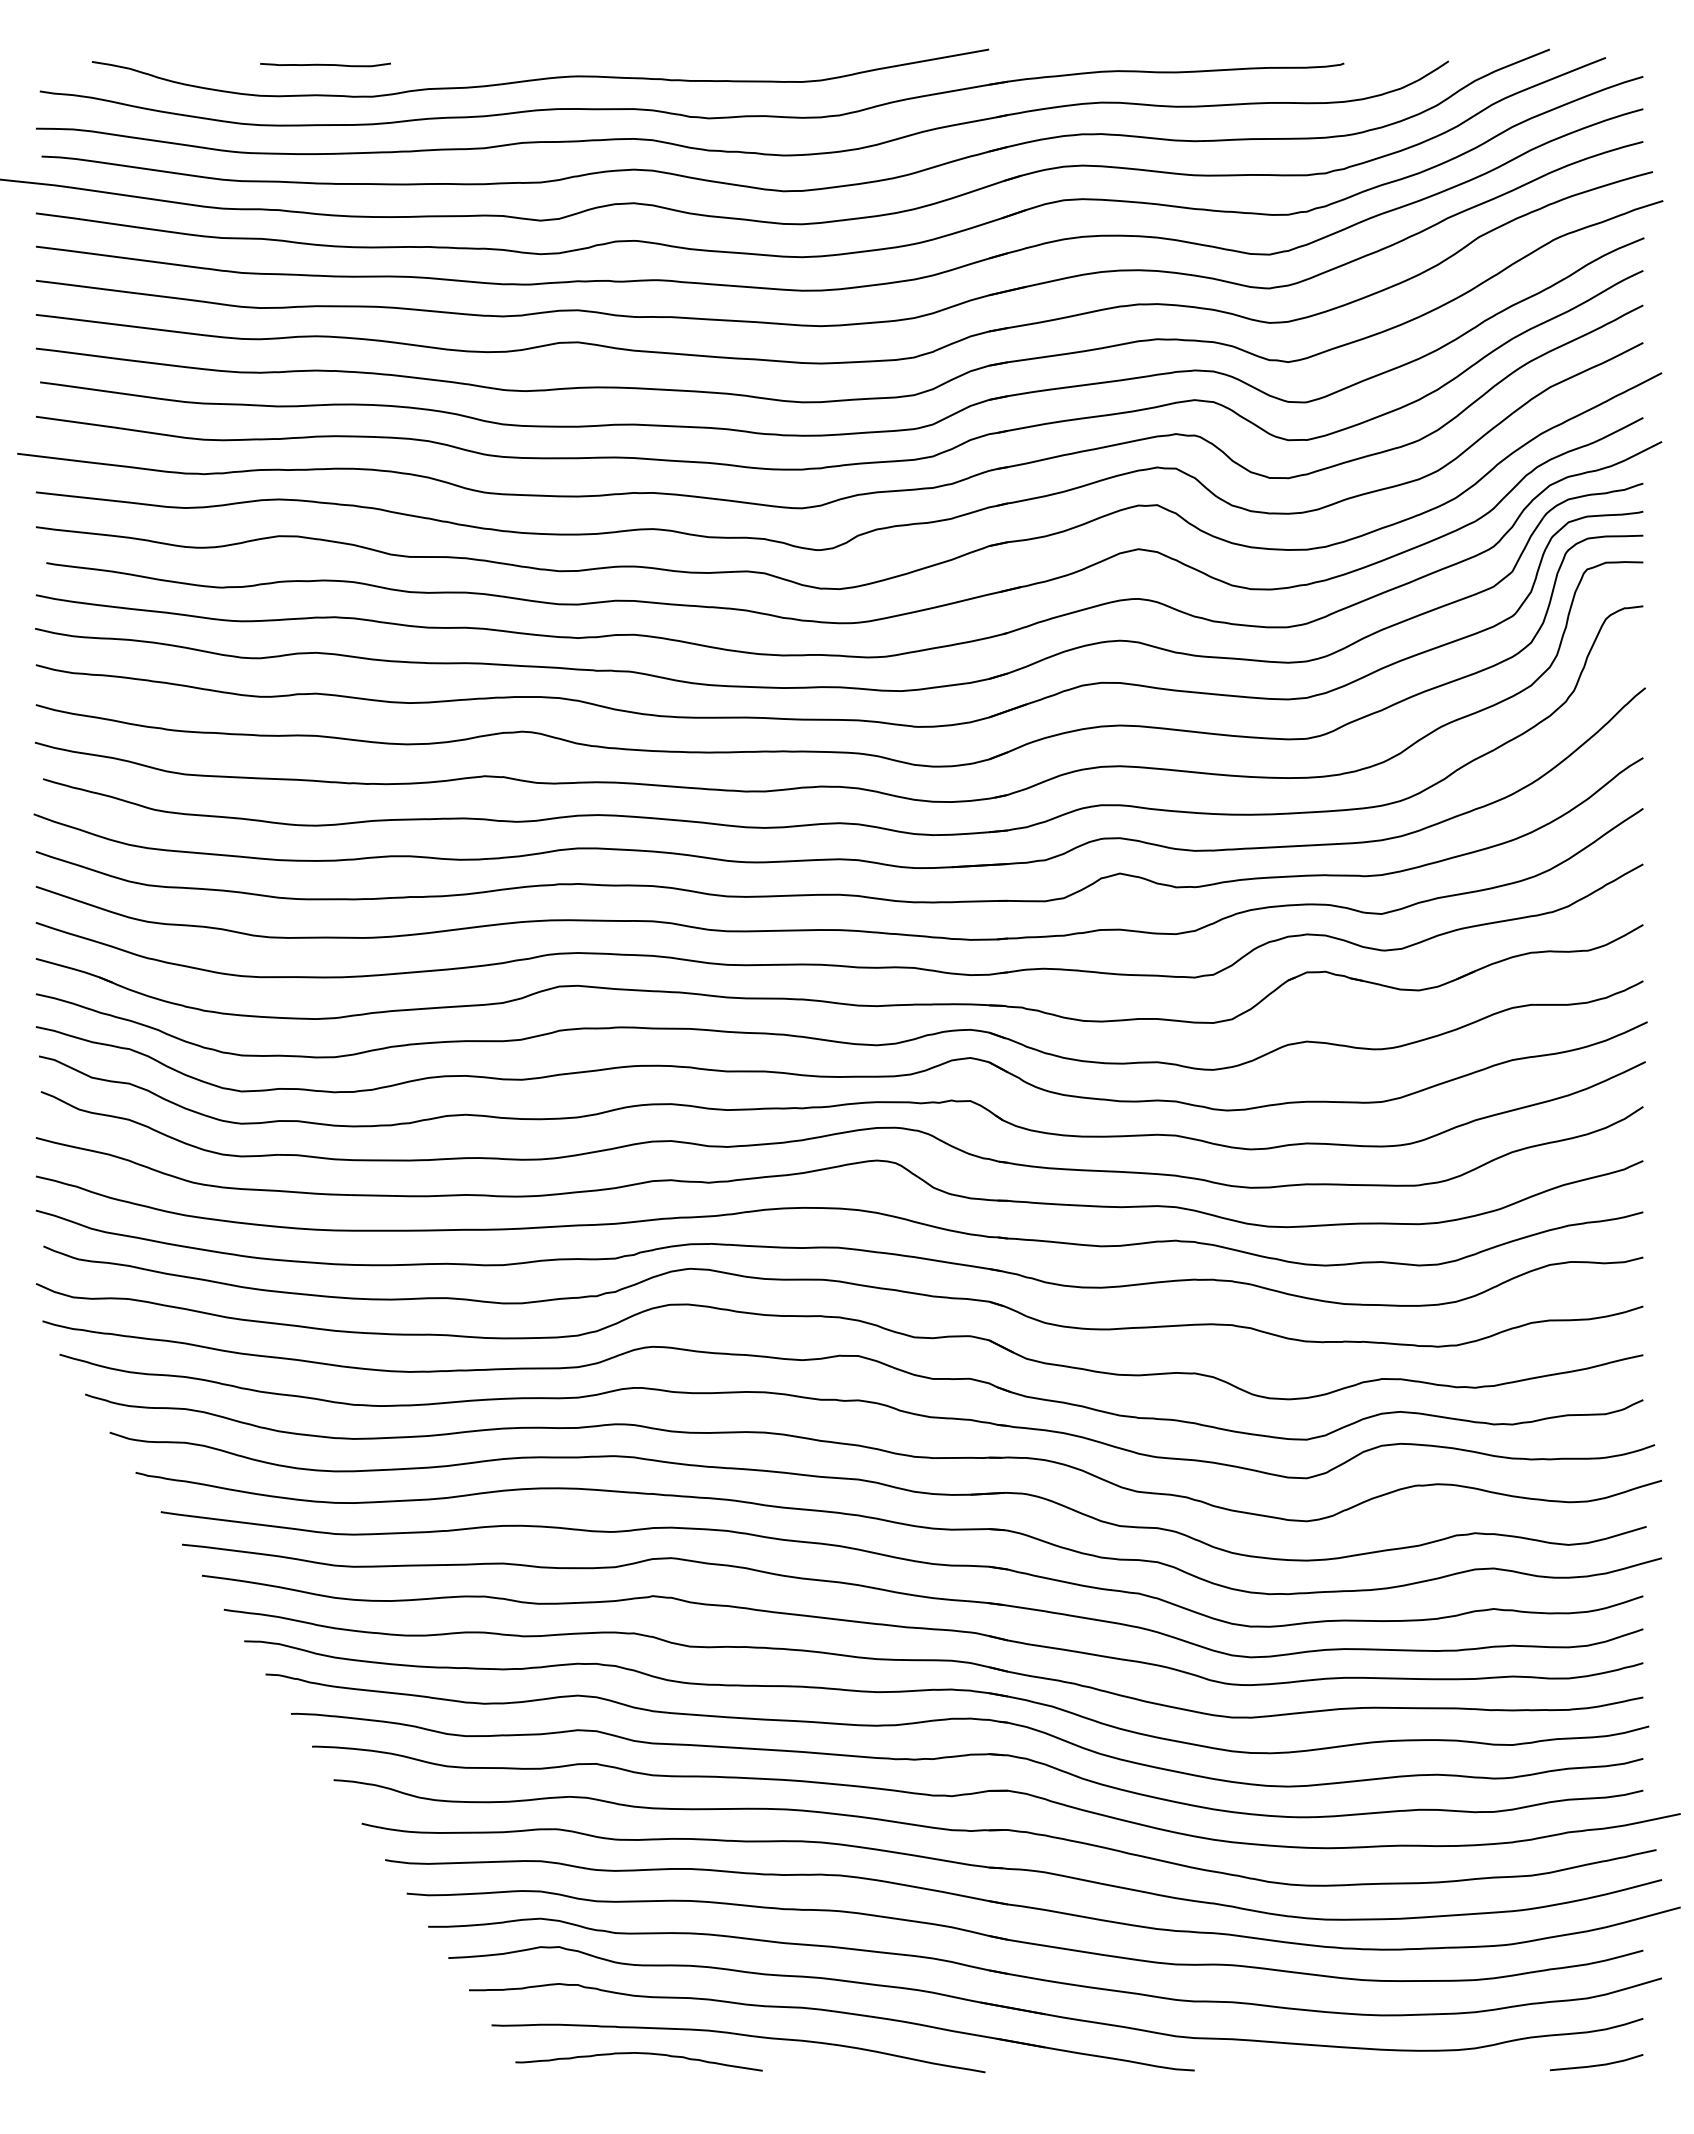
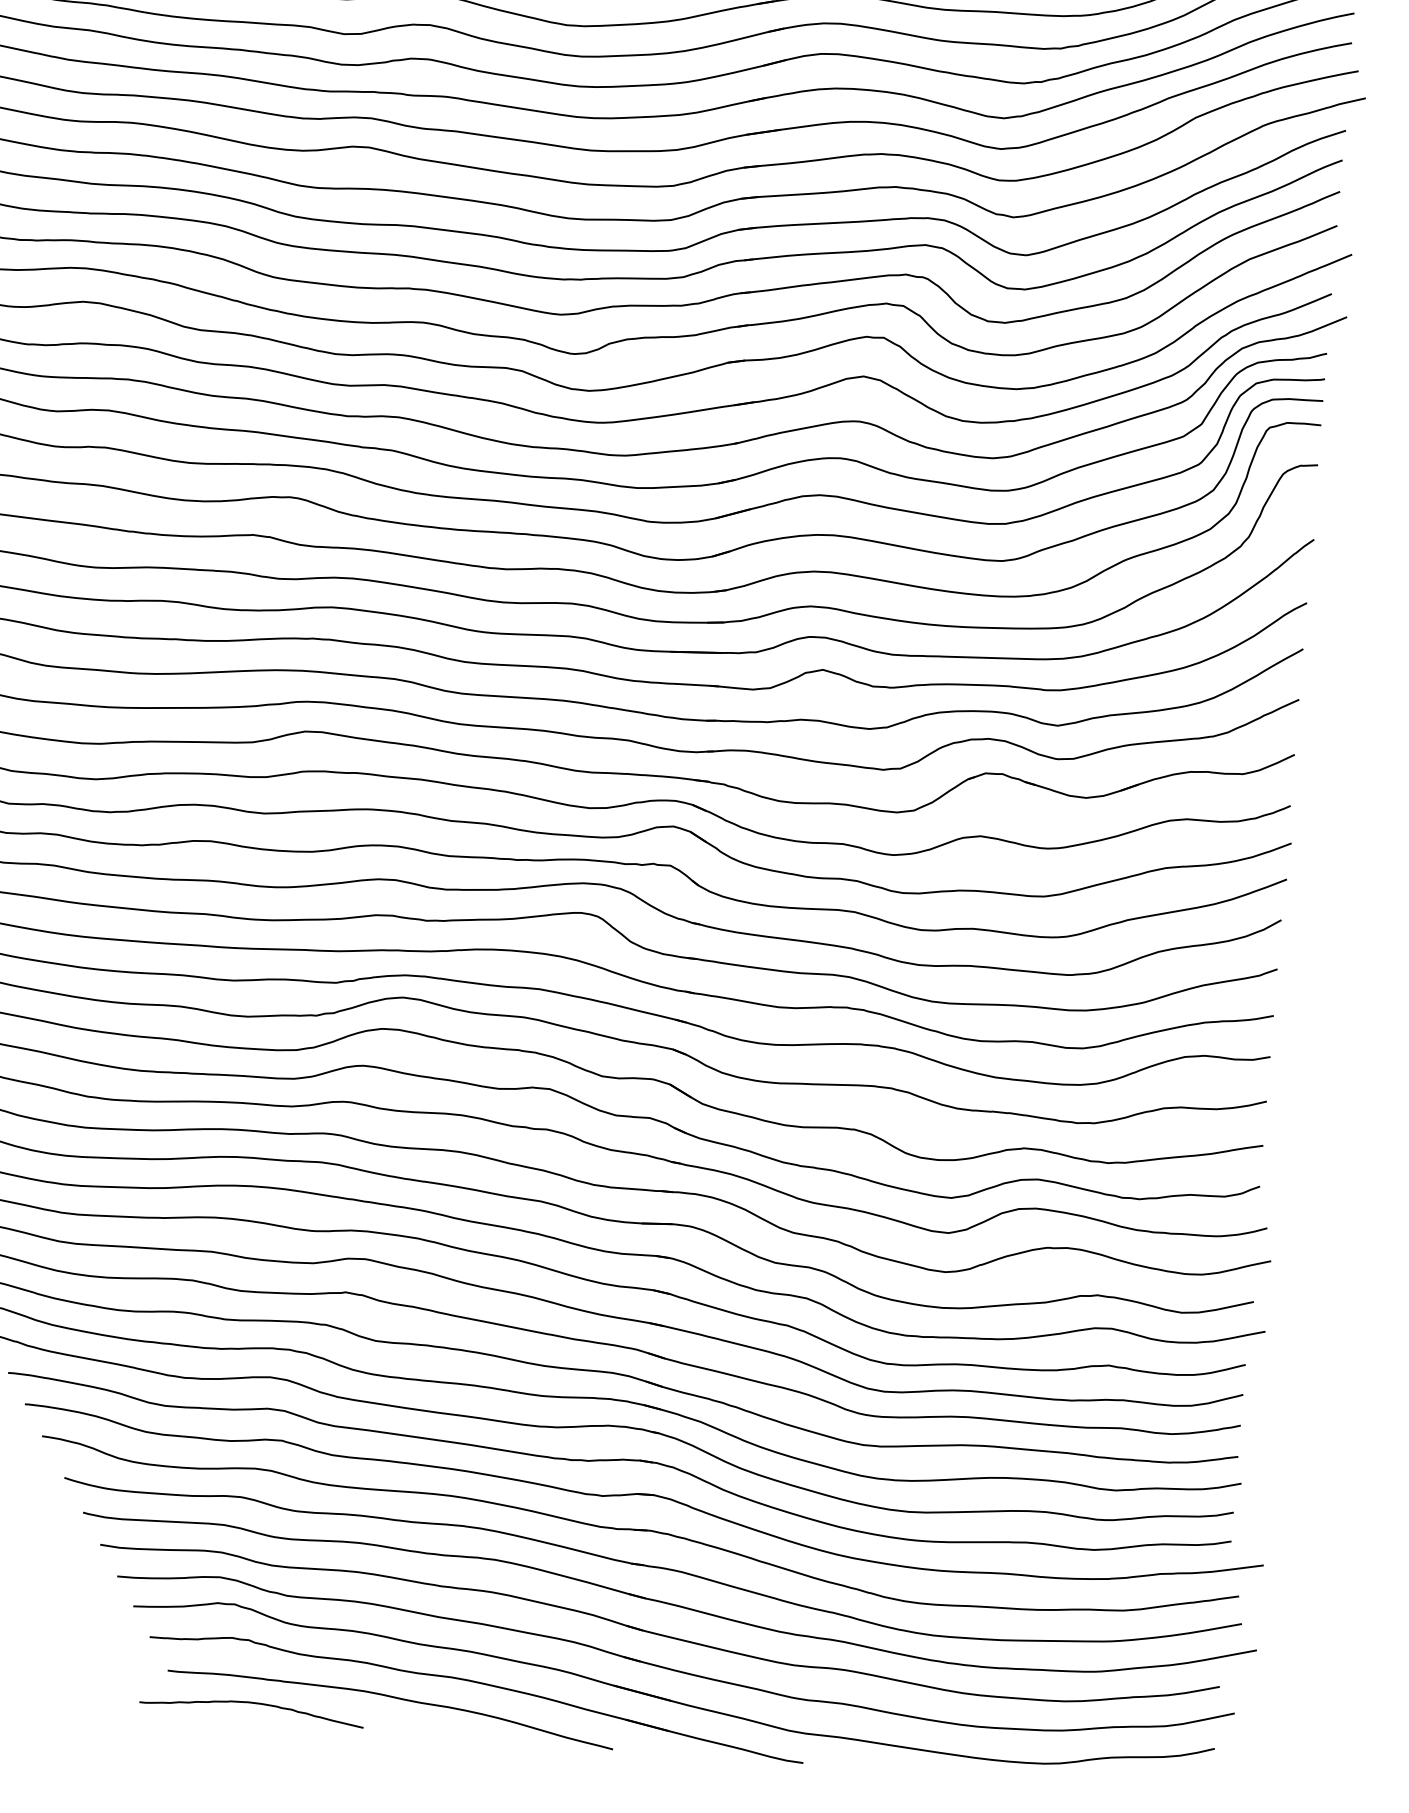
curve: (640, 2054) -> (253, 1704), moved
line: (1596, 2064) -> (1168, 1786), removed

